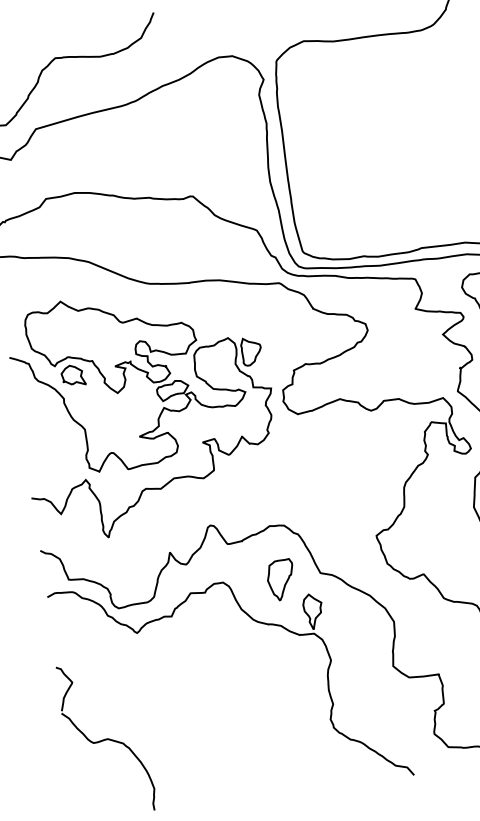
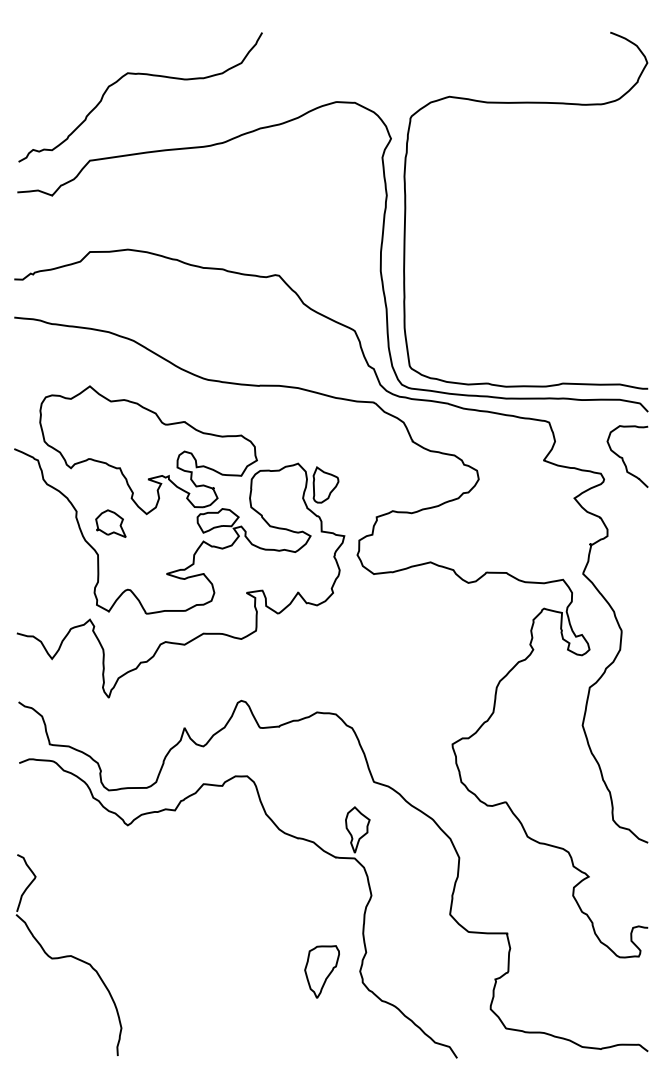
part: (72, 375) -> (110, 523), moved
part: (280, 579) -> (321, 971), moved

